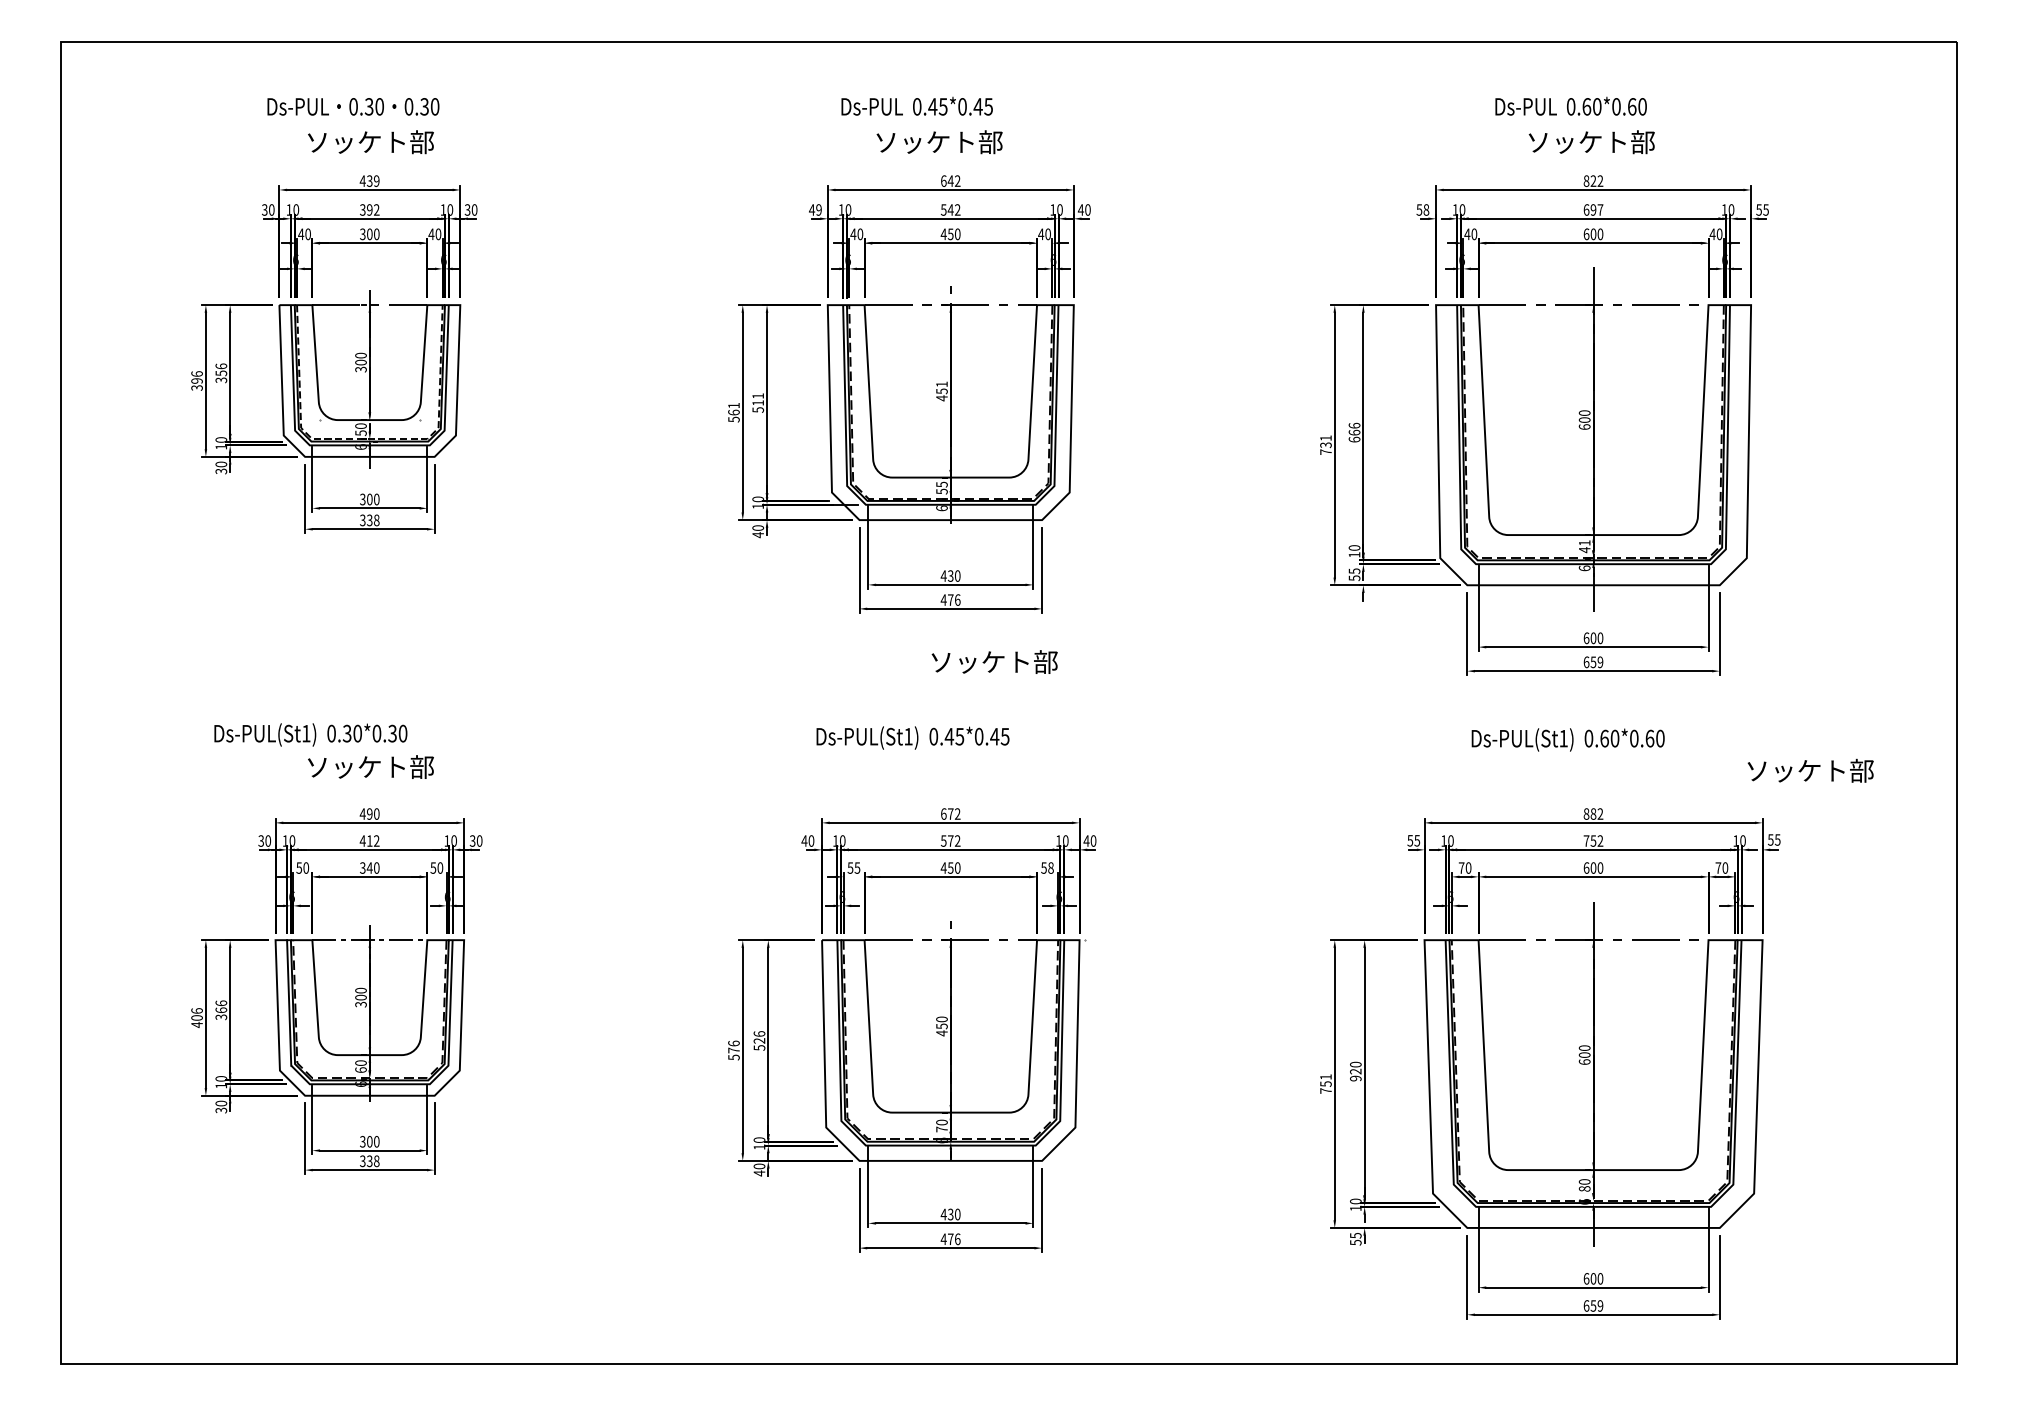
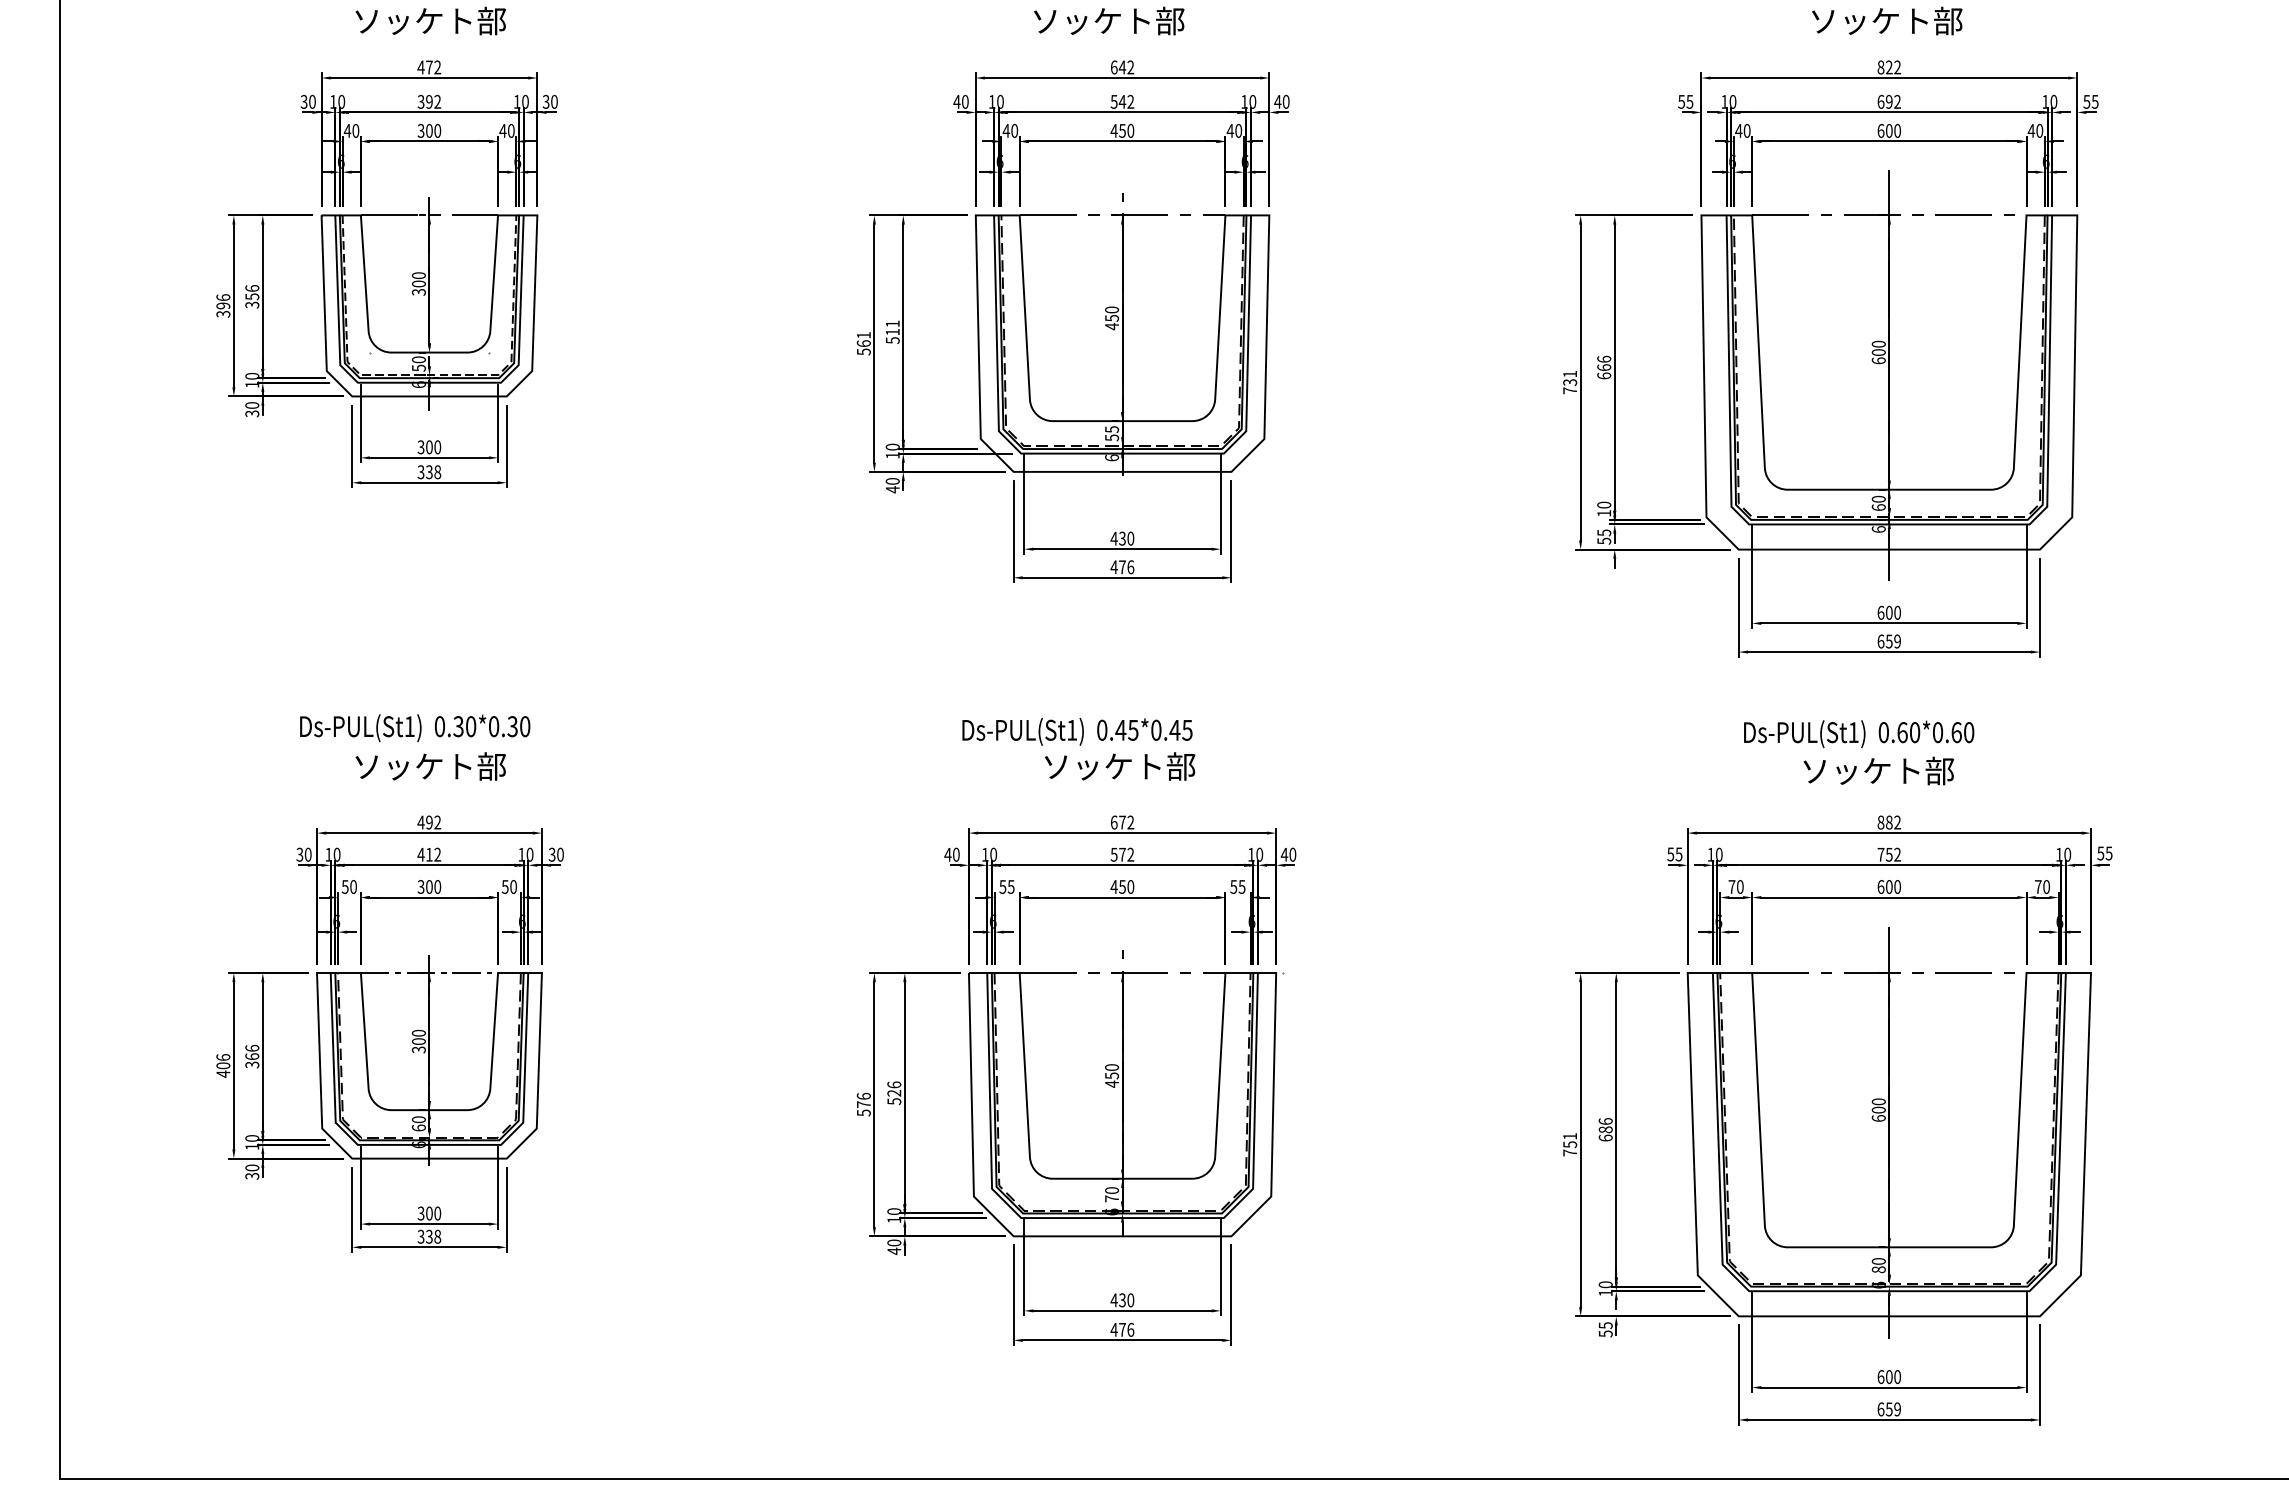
text: (373, 180) -> (433, 66), 439 -> 472
text: (818, 209) -> (964, 101), 49 -> 40
text: (1426, 209) -> (1690, 101), 58 -> 55
text: (1600, 209) -> (1897, 101), 697 -> 692
text: (941, 384) -> (1111, 310), 451 -> 450
text: (1584, 546) -> (1878, 503), 41 -> 60
text: (994, 661) -> (1119, 765), moved
text: (310, 734) -> (414, 727), moved
text: (1810, 770) -> (1878, 770), moved
text: (376, 813) -> (437, 821), 490 -> 492
text: (369, 867) -> (429, 886), 340 -> 300
text: (1050, 867) -> (1241, 886), 58 -> 55
text: (1355, 1071) -> (1605, 1129), 920 -> 686

